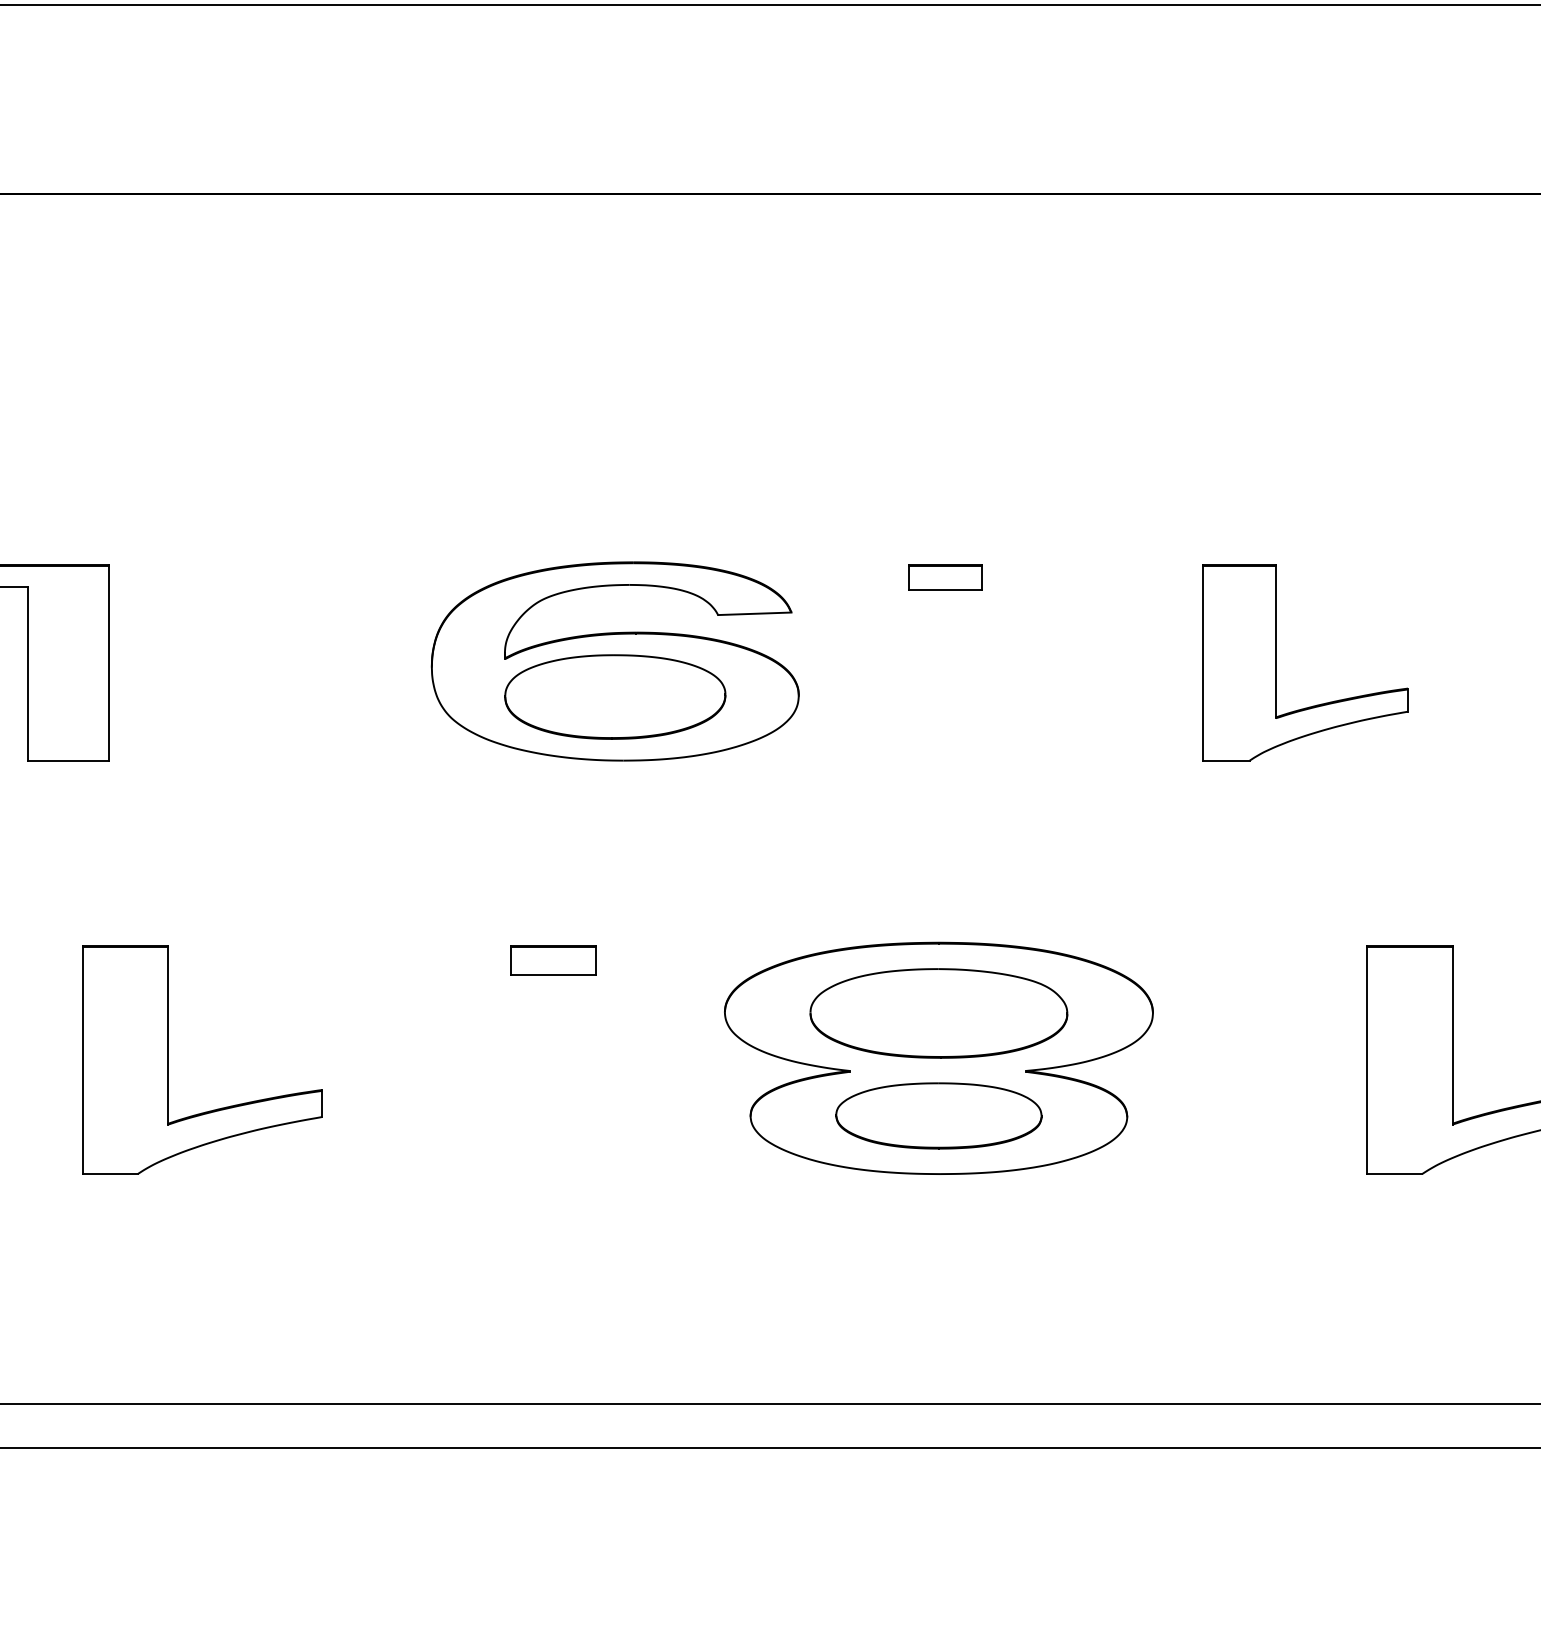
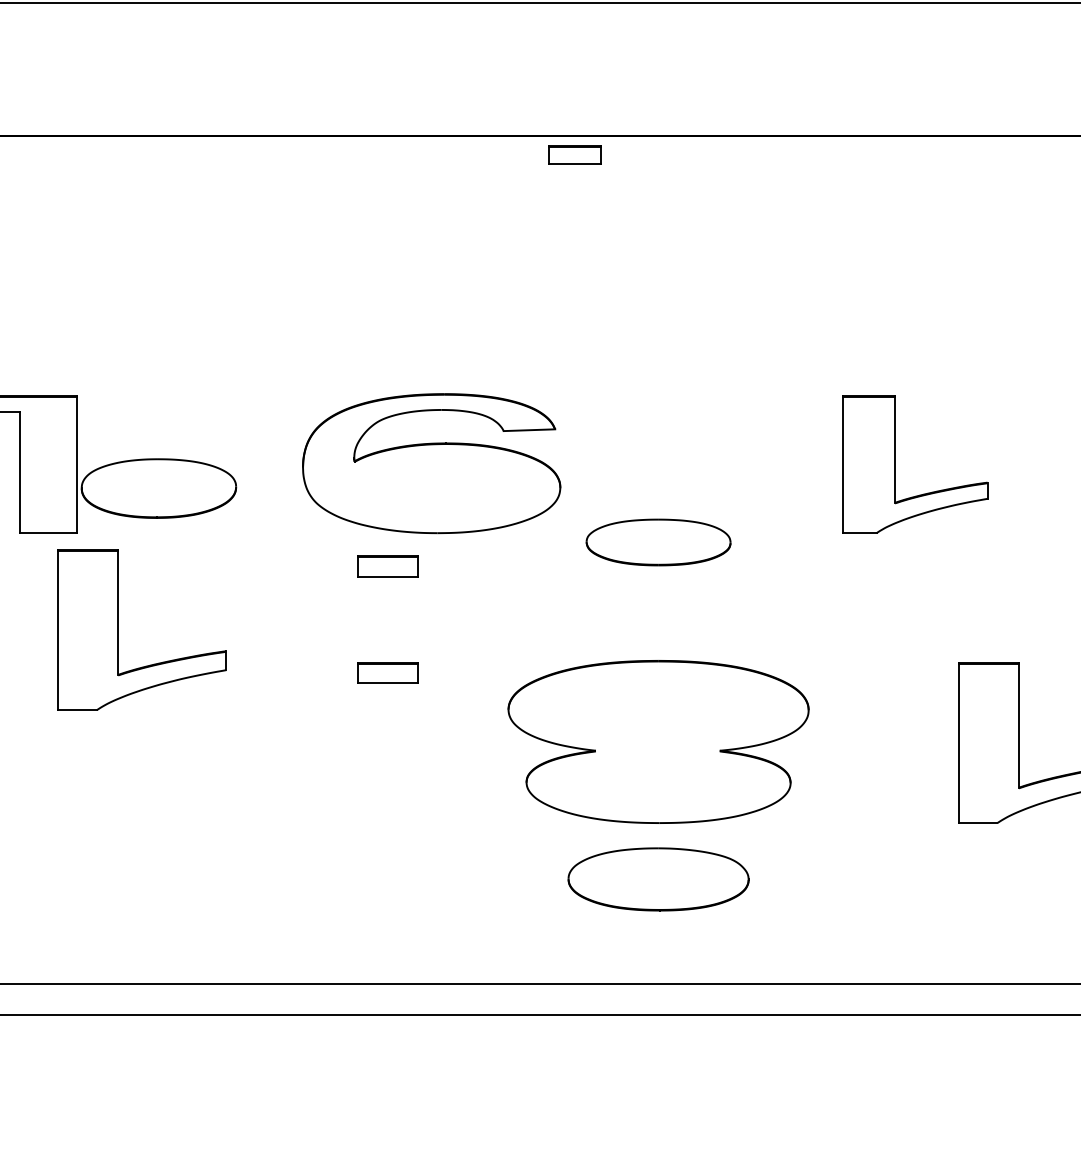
part: (945, 577) -> (574, 155), moved
part: (615, 696) -> (159, 488), moved
part: (553, 808) -> (388, 566), added
part: (938, 1013) -> (658, 879), moved
part: (168, 1059) -> (118, 629), moved
part: (938, 1115) -> (658, 542), moved

